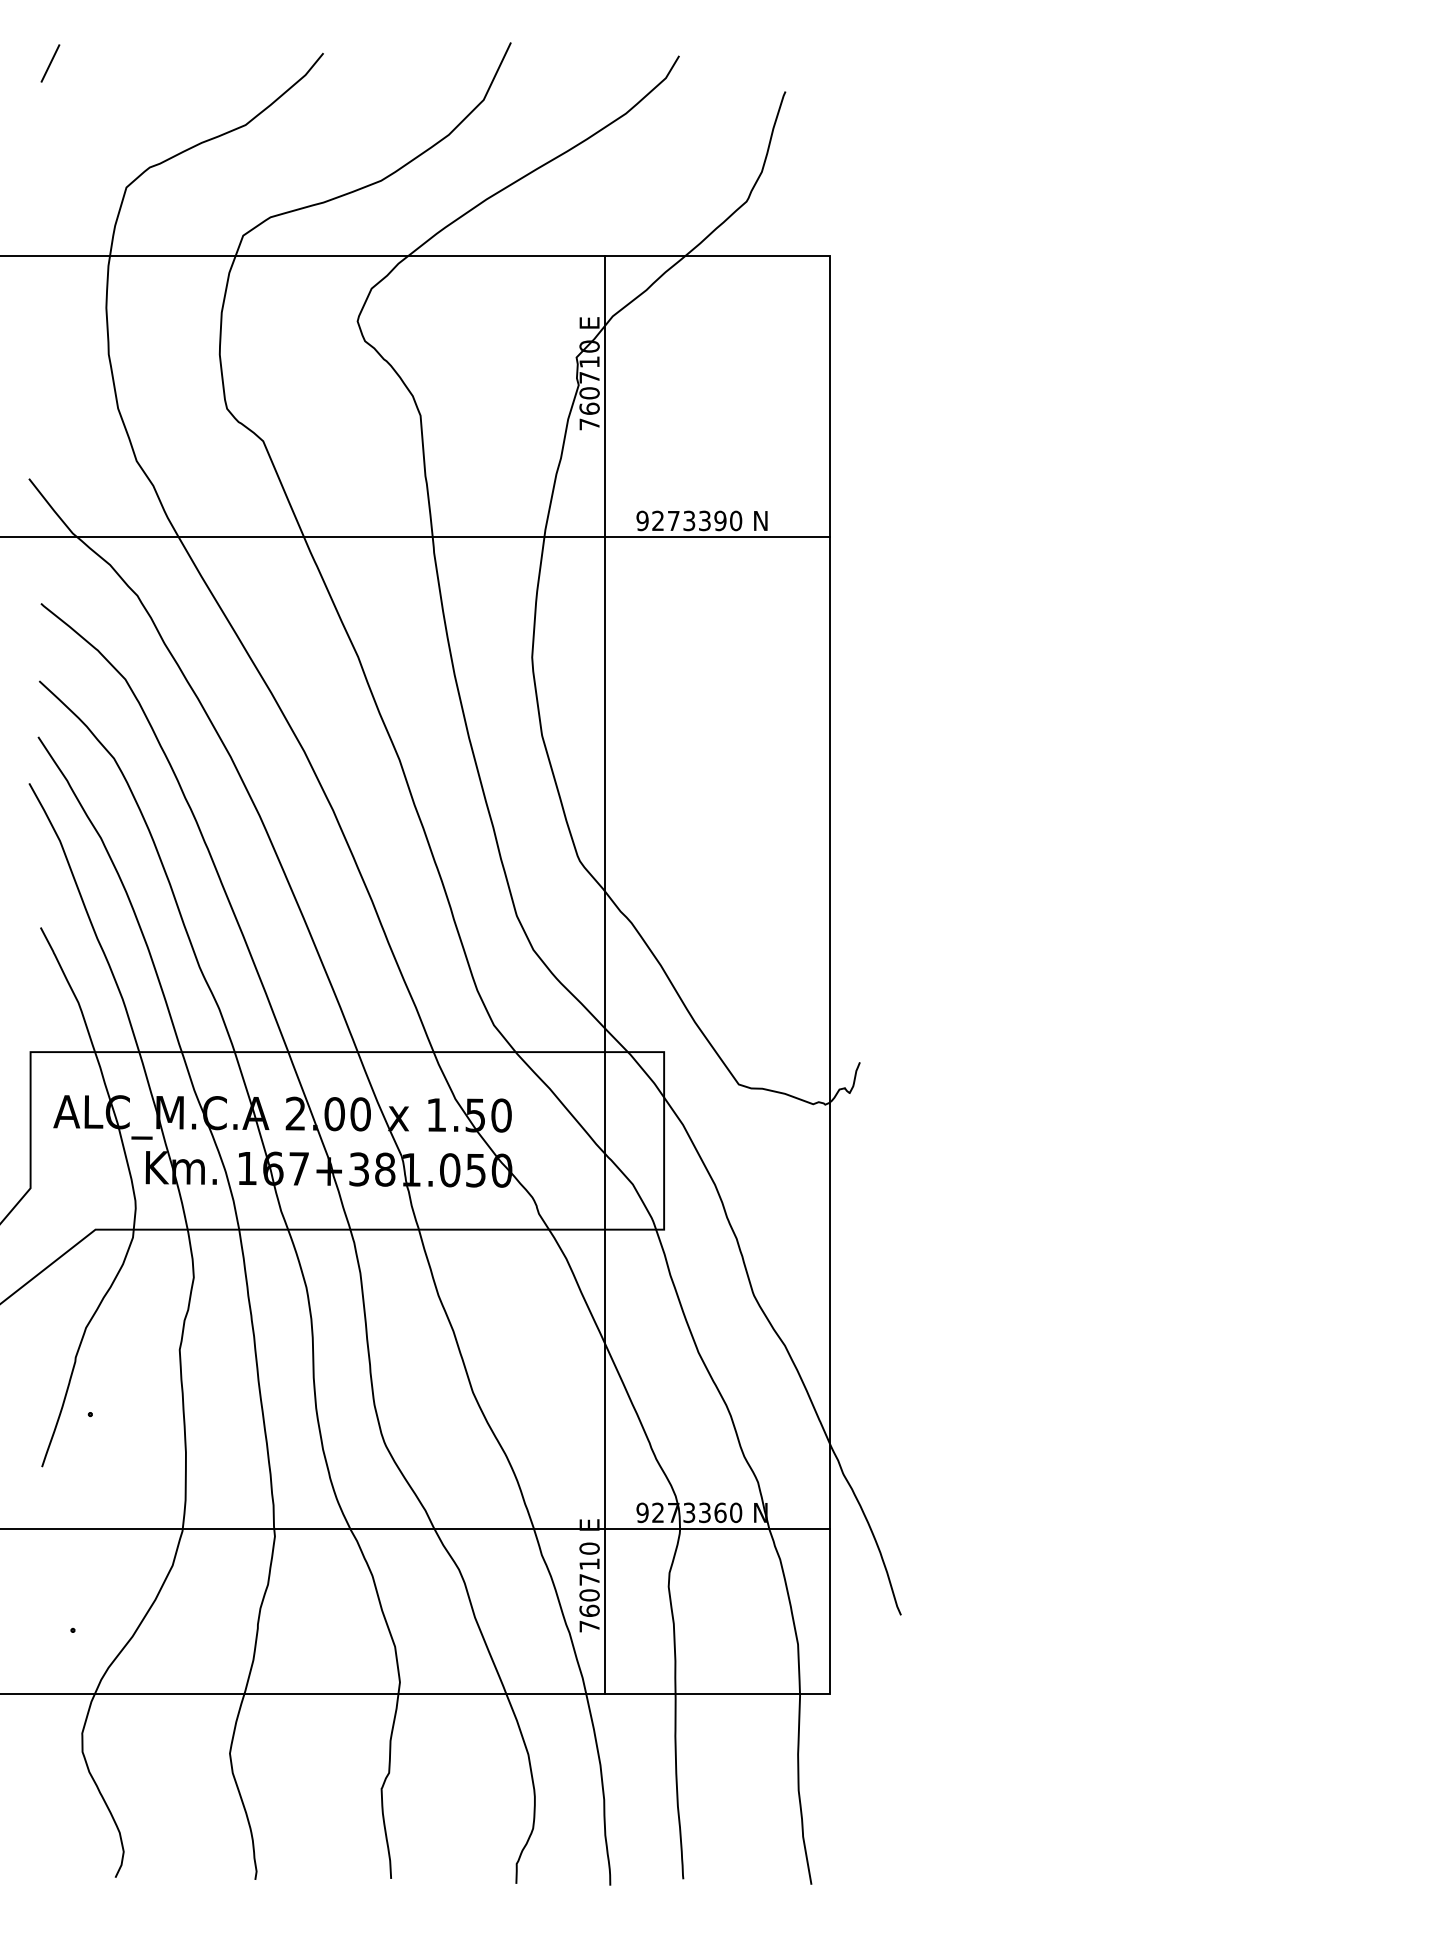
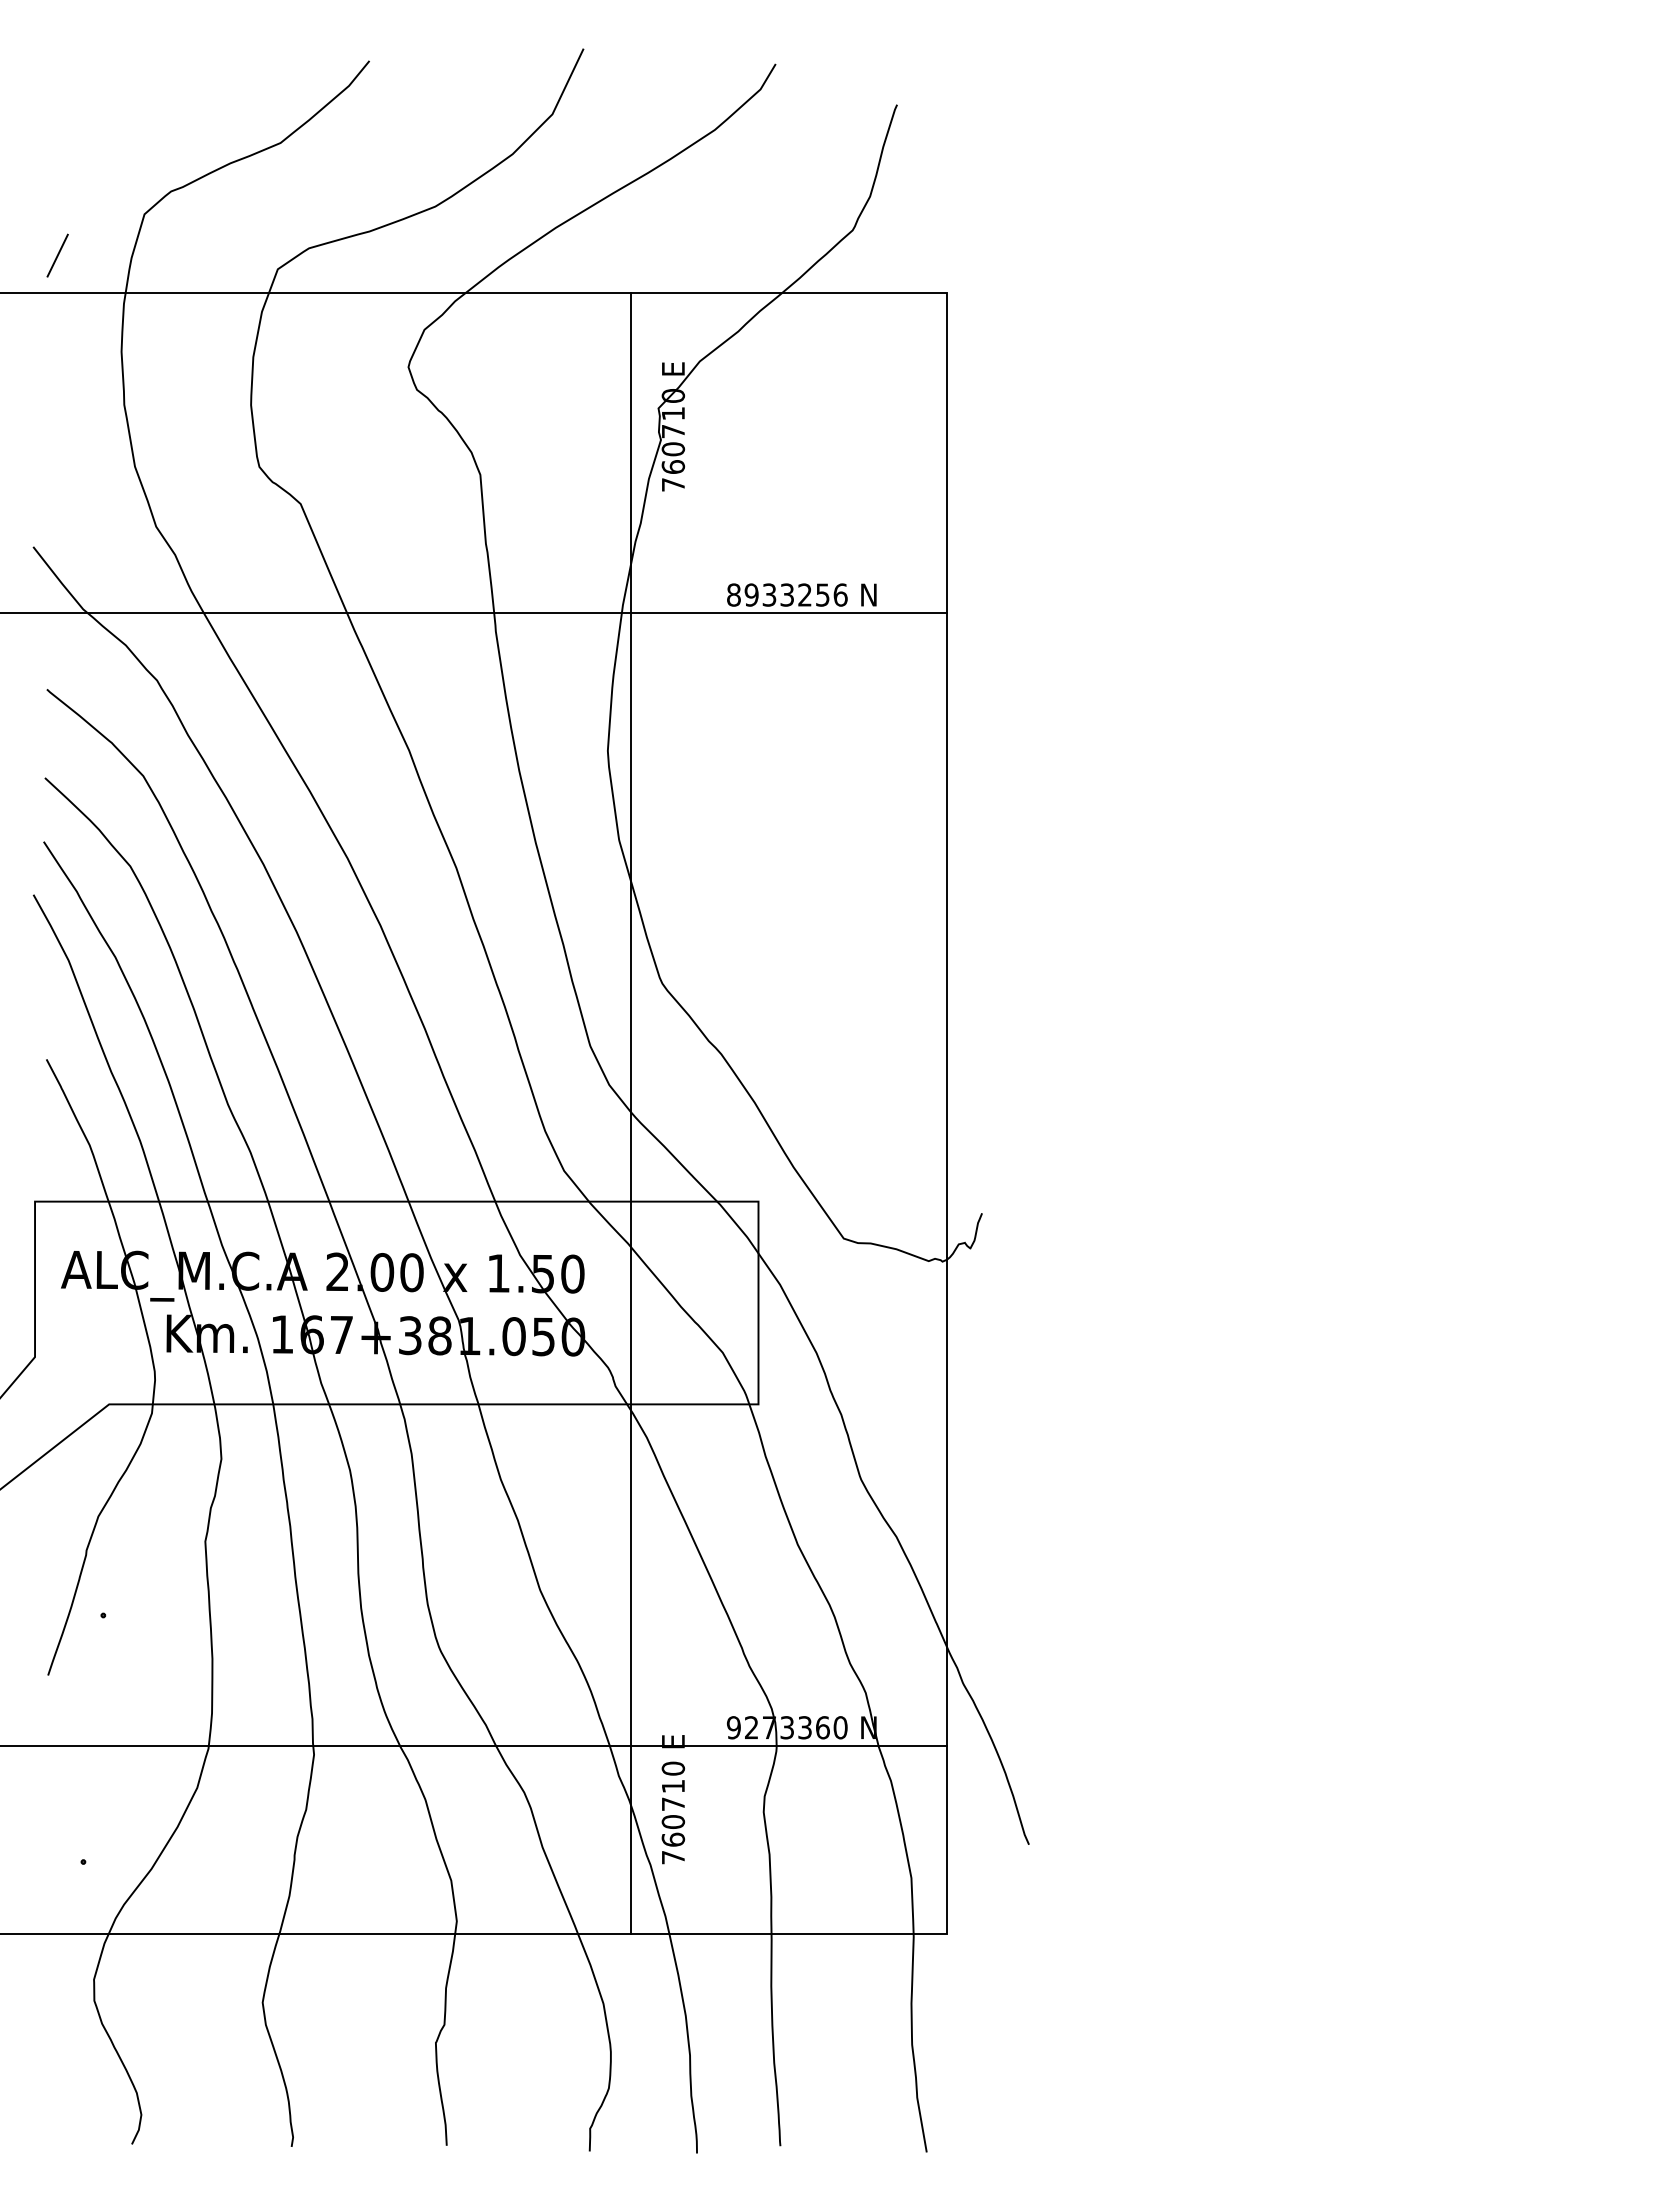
line: (50, 63) -> (57, 255), moved
text: (688, 520) -> (786, 594), 9273390 -> 8933256
line: (605, 974) -> (630, 1113), moved

